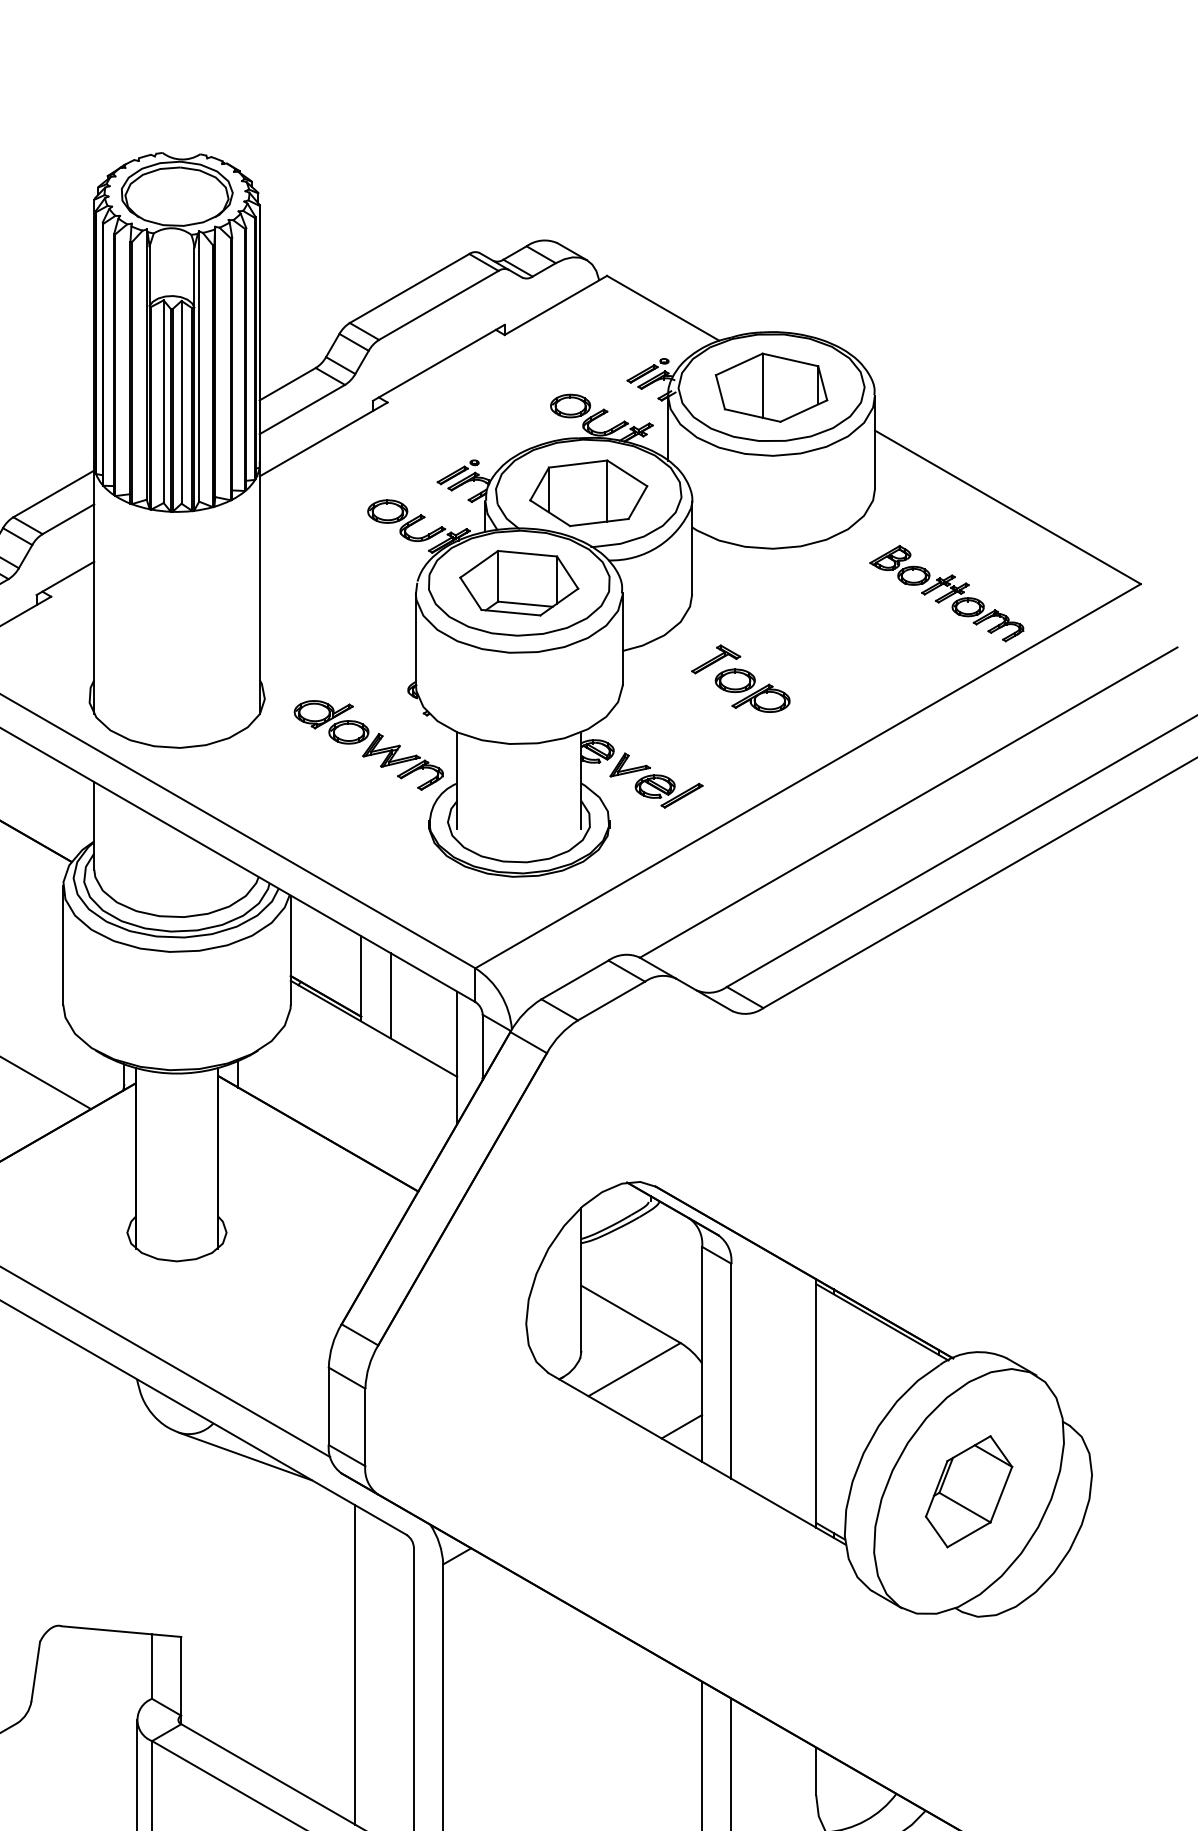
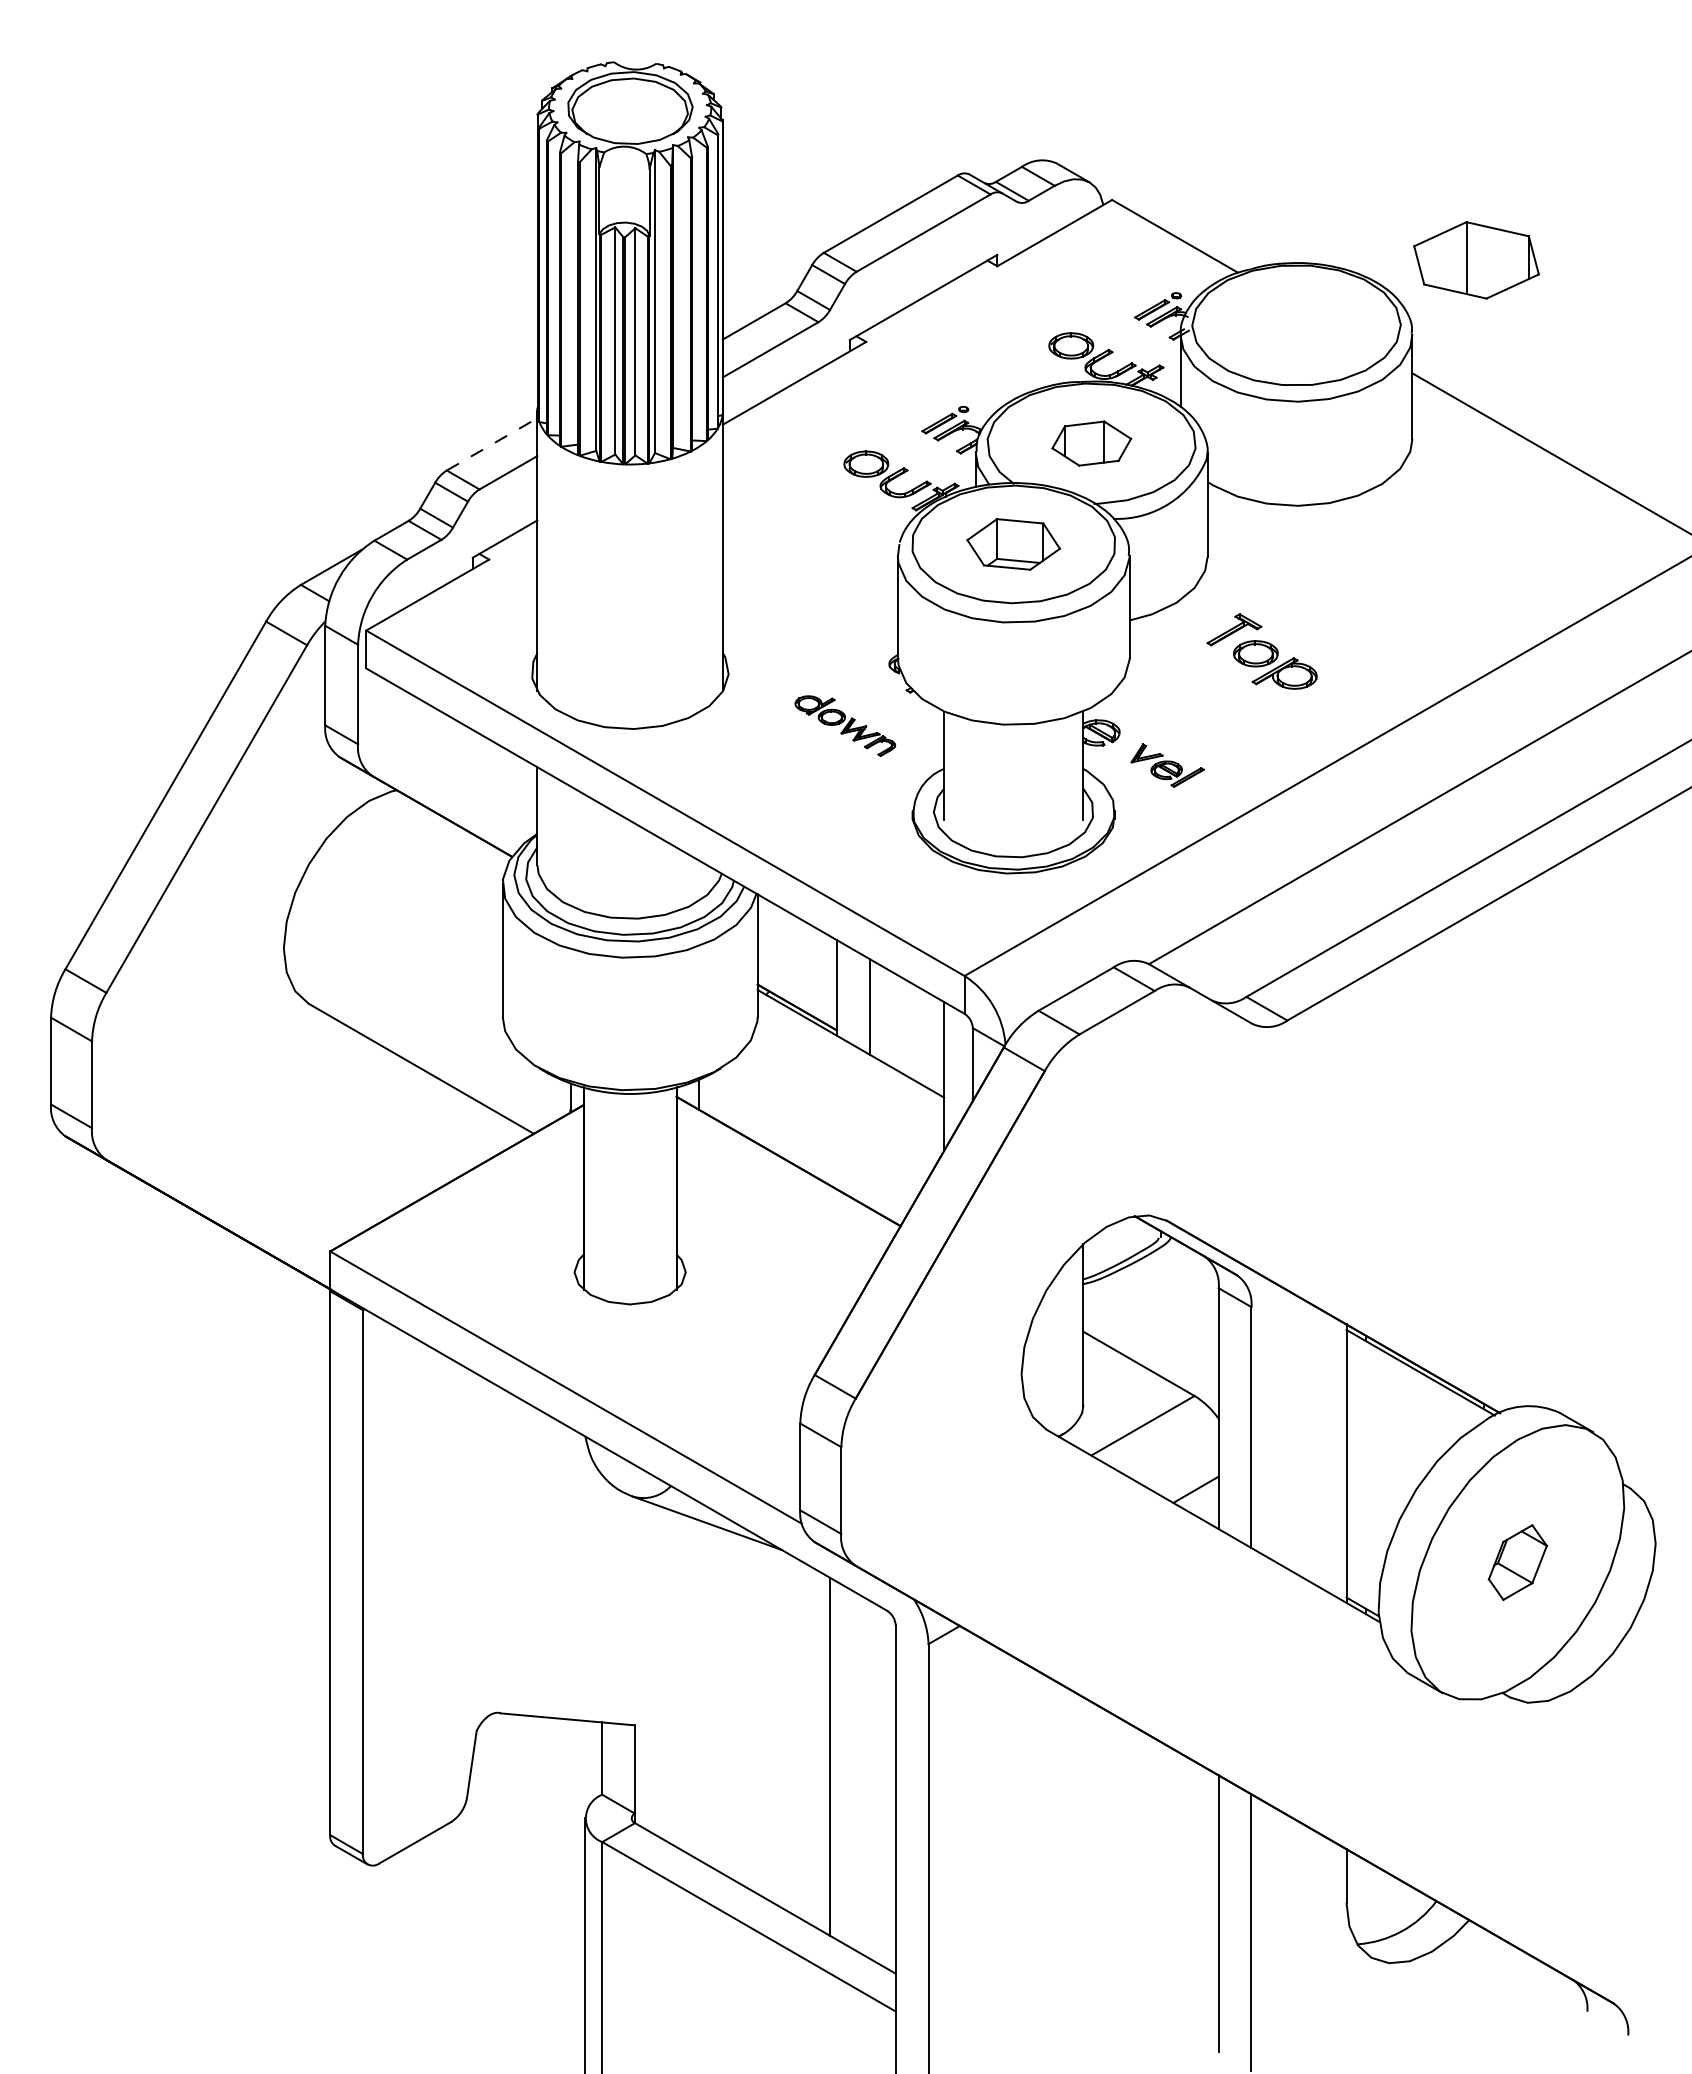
part: (771, 387) -> (1476, 260), moved
part: (588, 493) -> (1091, 443), size x0.6
line: (54, 494) -> (492, 444), solid -> dashed
part: (519, 583) -> (1013, 544), size x0.7
part: (946, 593) -> (1492, 555), removed
part: (369, 744) -> (845, 725), size x0.6
part: (656, 780) -> (1167, 765), size x0.7
part: (968, 1491) -> (1517, 1562), size x0.6

